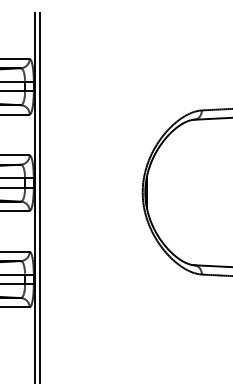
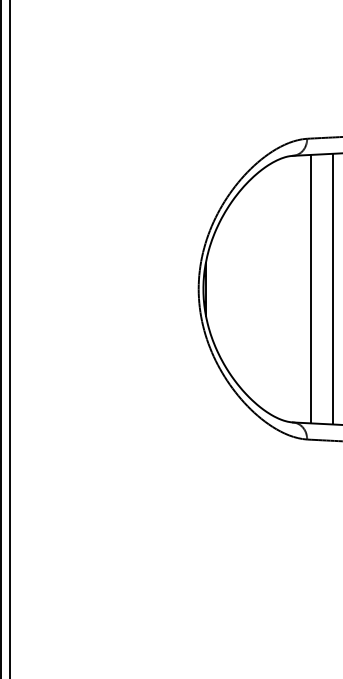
line: (203, 192) -> (310, 289), added
line: (215, 192) -> (332, 289), added

